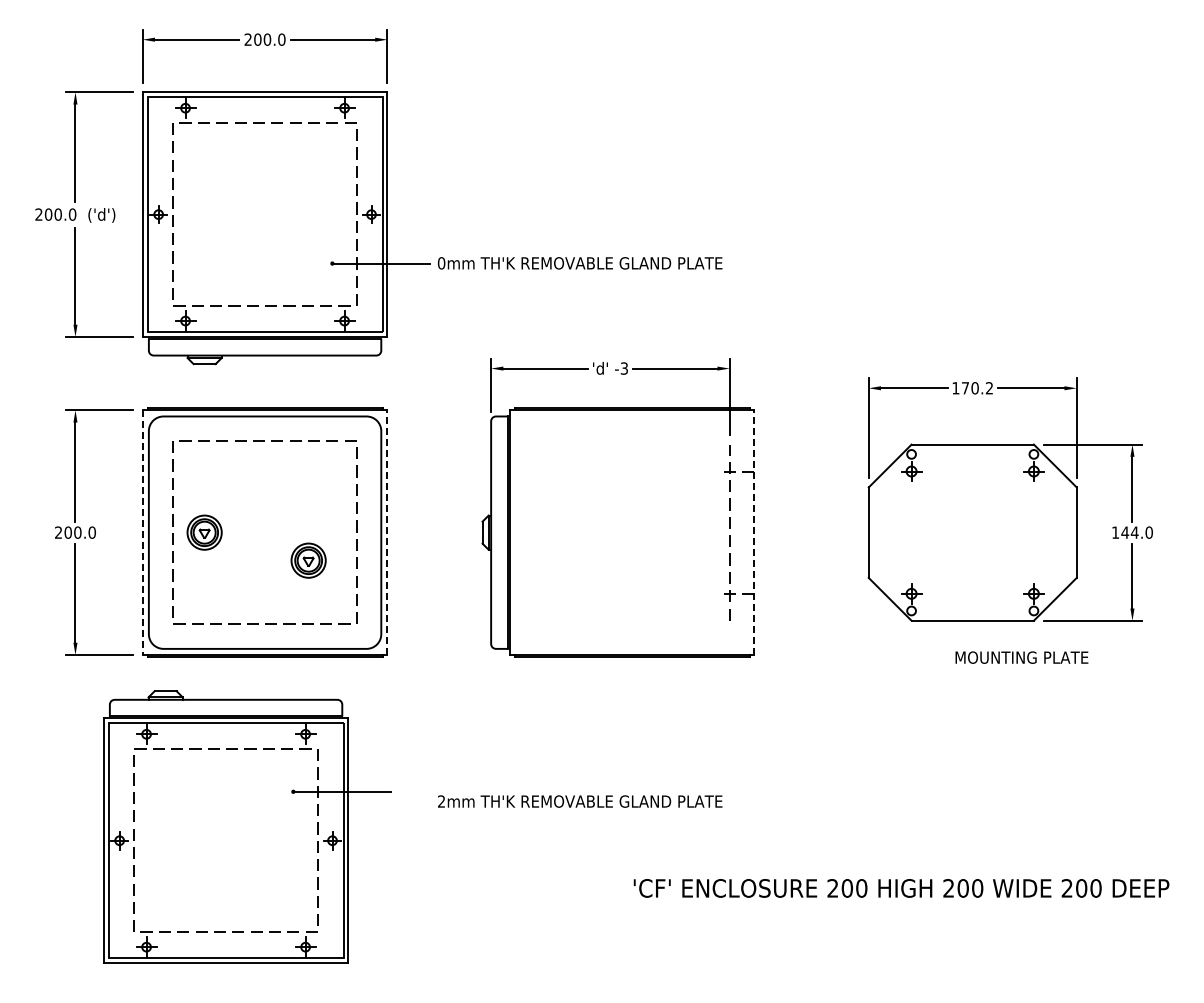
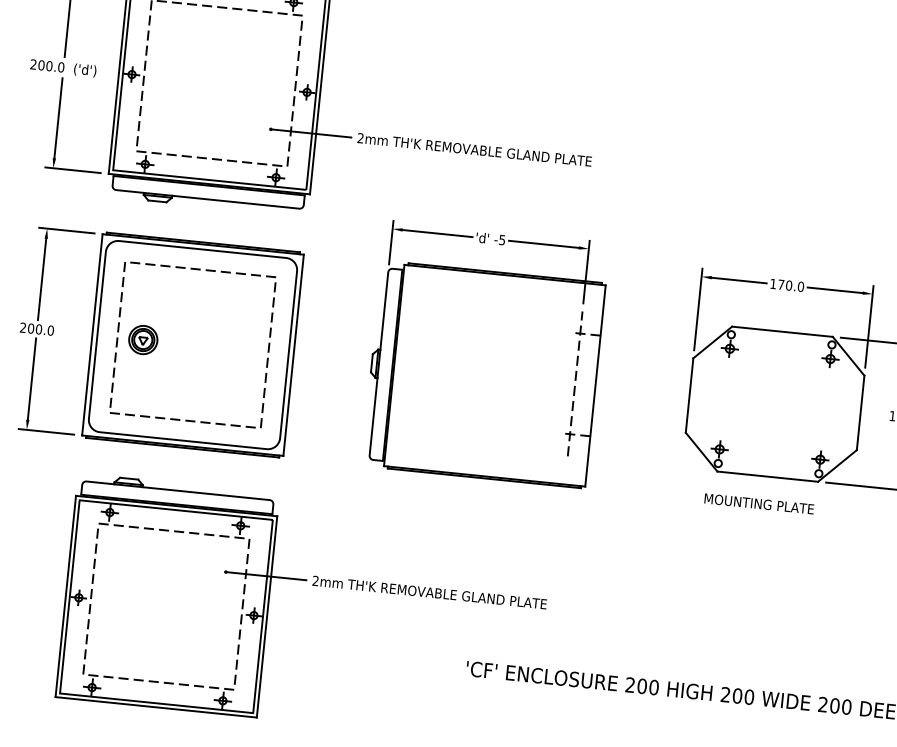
text: (441, 263) -> (360, 138), 0mm -> 2mm
text: (624, 367) -> (502, 239), -3 -> -5
text: (989, 388) -> (800, 287), 170.2 -> 170.0
line: (387, 532) -> (293, 355), dashed -> solid
line: (754, 532) -> (595, 385), dashed -> solid
line: (142, 533) -> (92, 335), dashed -> solid
part: (308, 560) -> (226, 371), removed
text: (1021, 657) -> (758, 503), moved
part: (247, 826) -> (185, 596), moved

